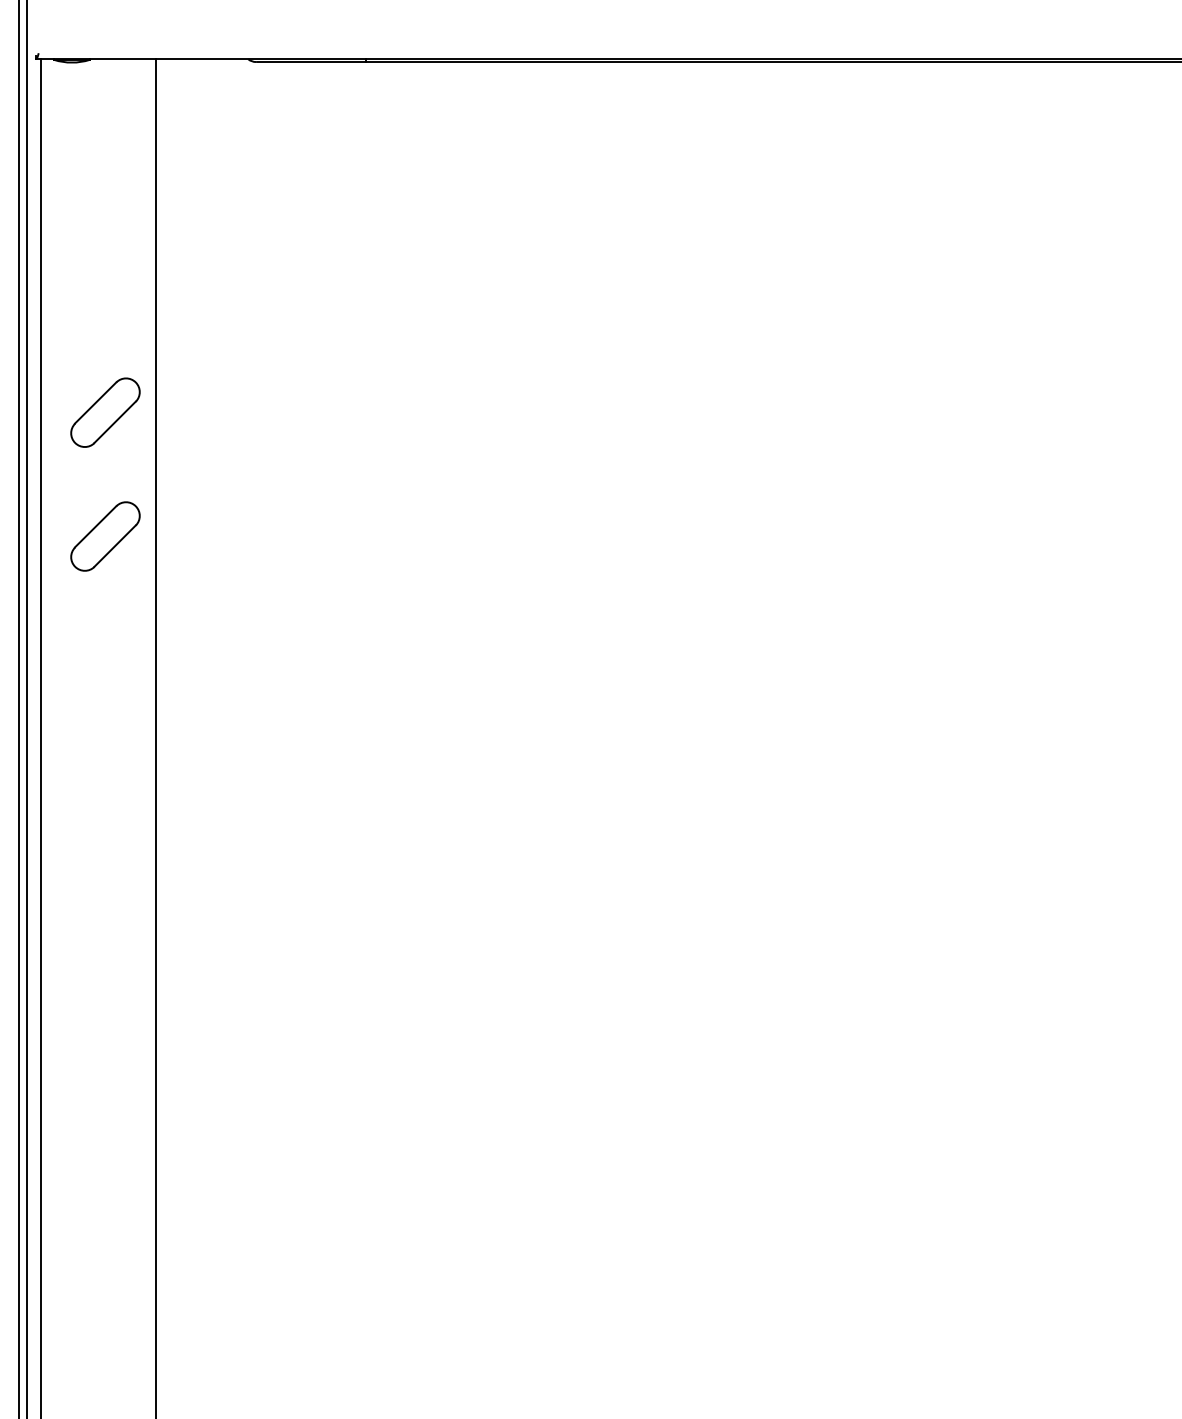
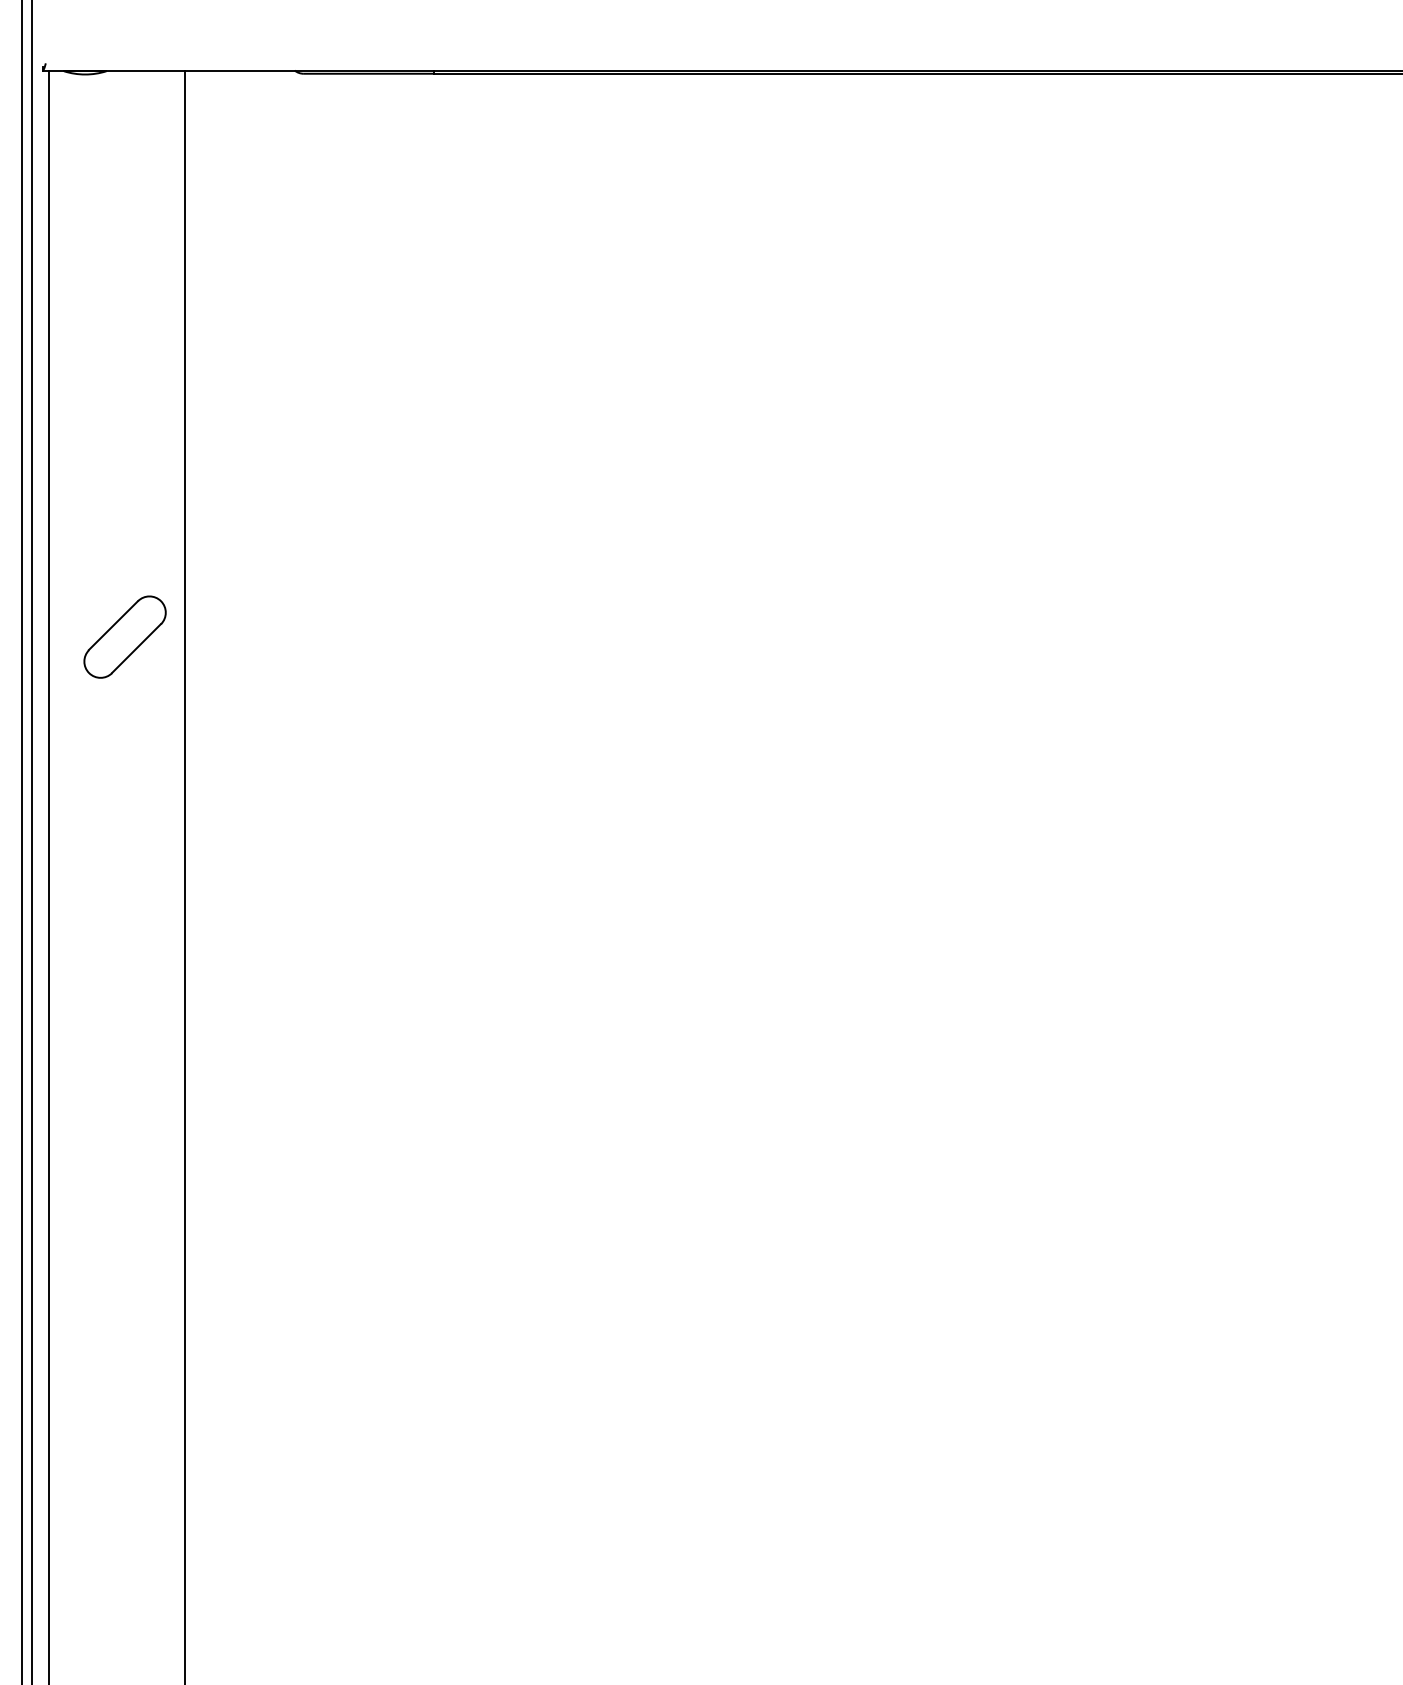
part: (104, 412) -> (124, 489), removed

